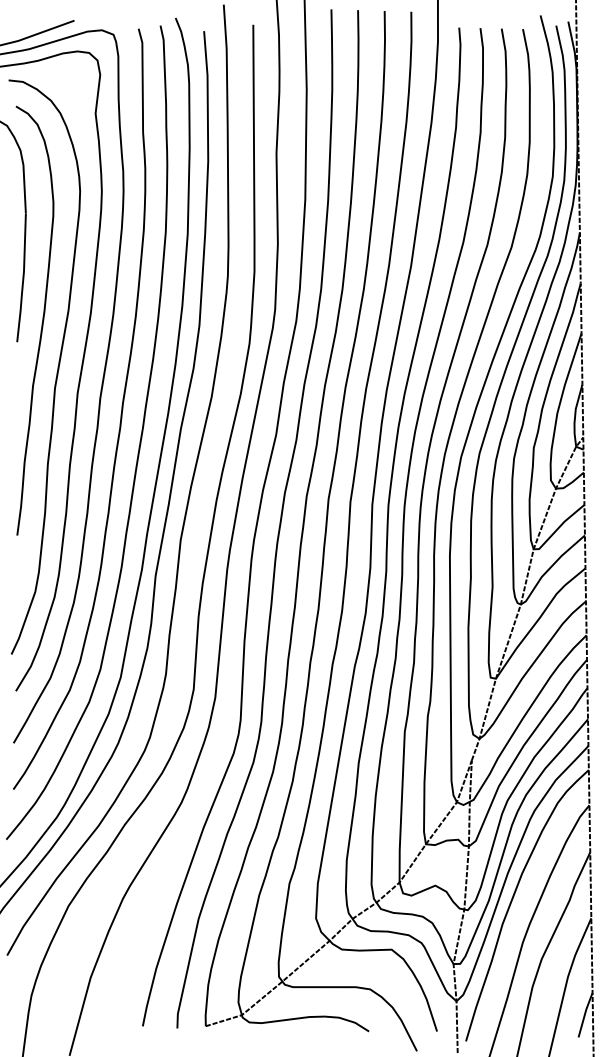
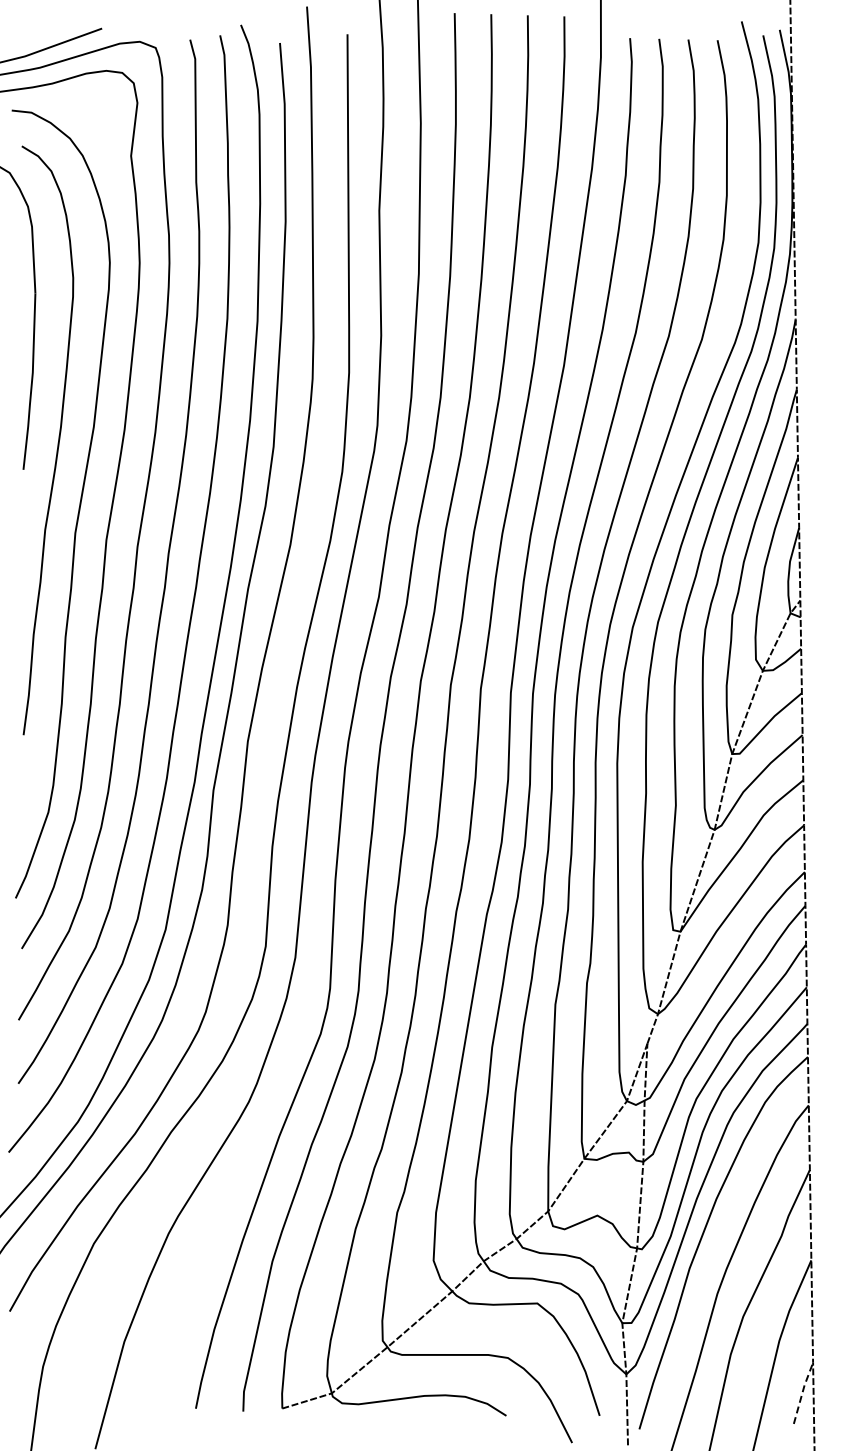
line: (584, 1014) -> (802, 1392), solid -> dashed

